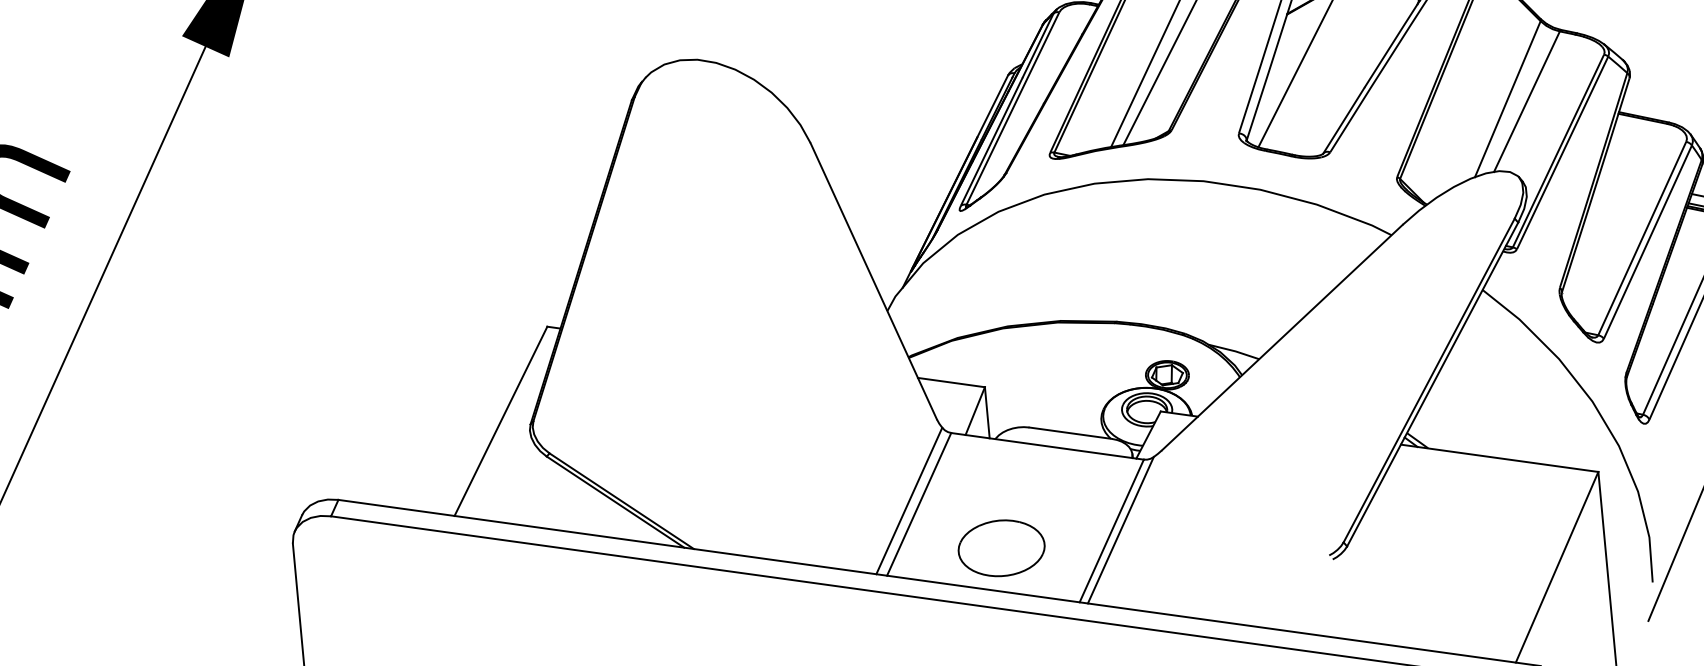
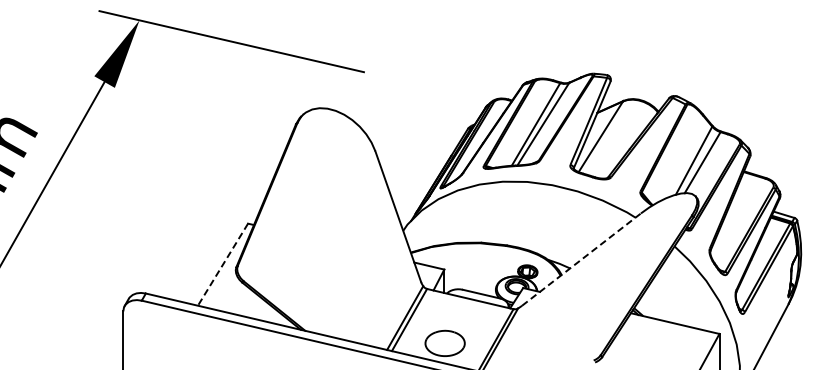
line: (1282, 337) -> (581, 259), solid -> dashed
line: (500, 423) -> (222, 265), solid -> dashed

